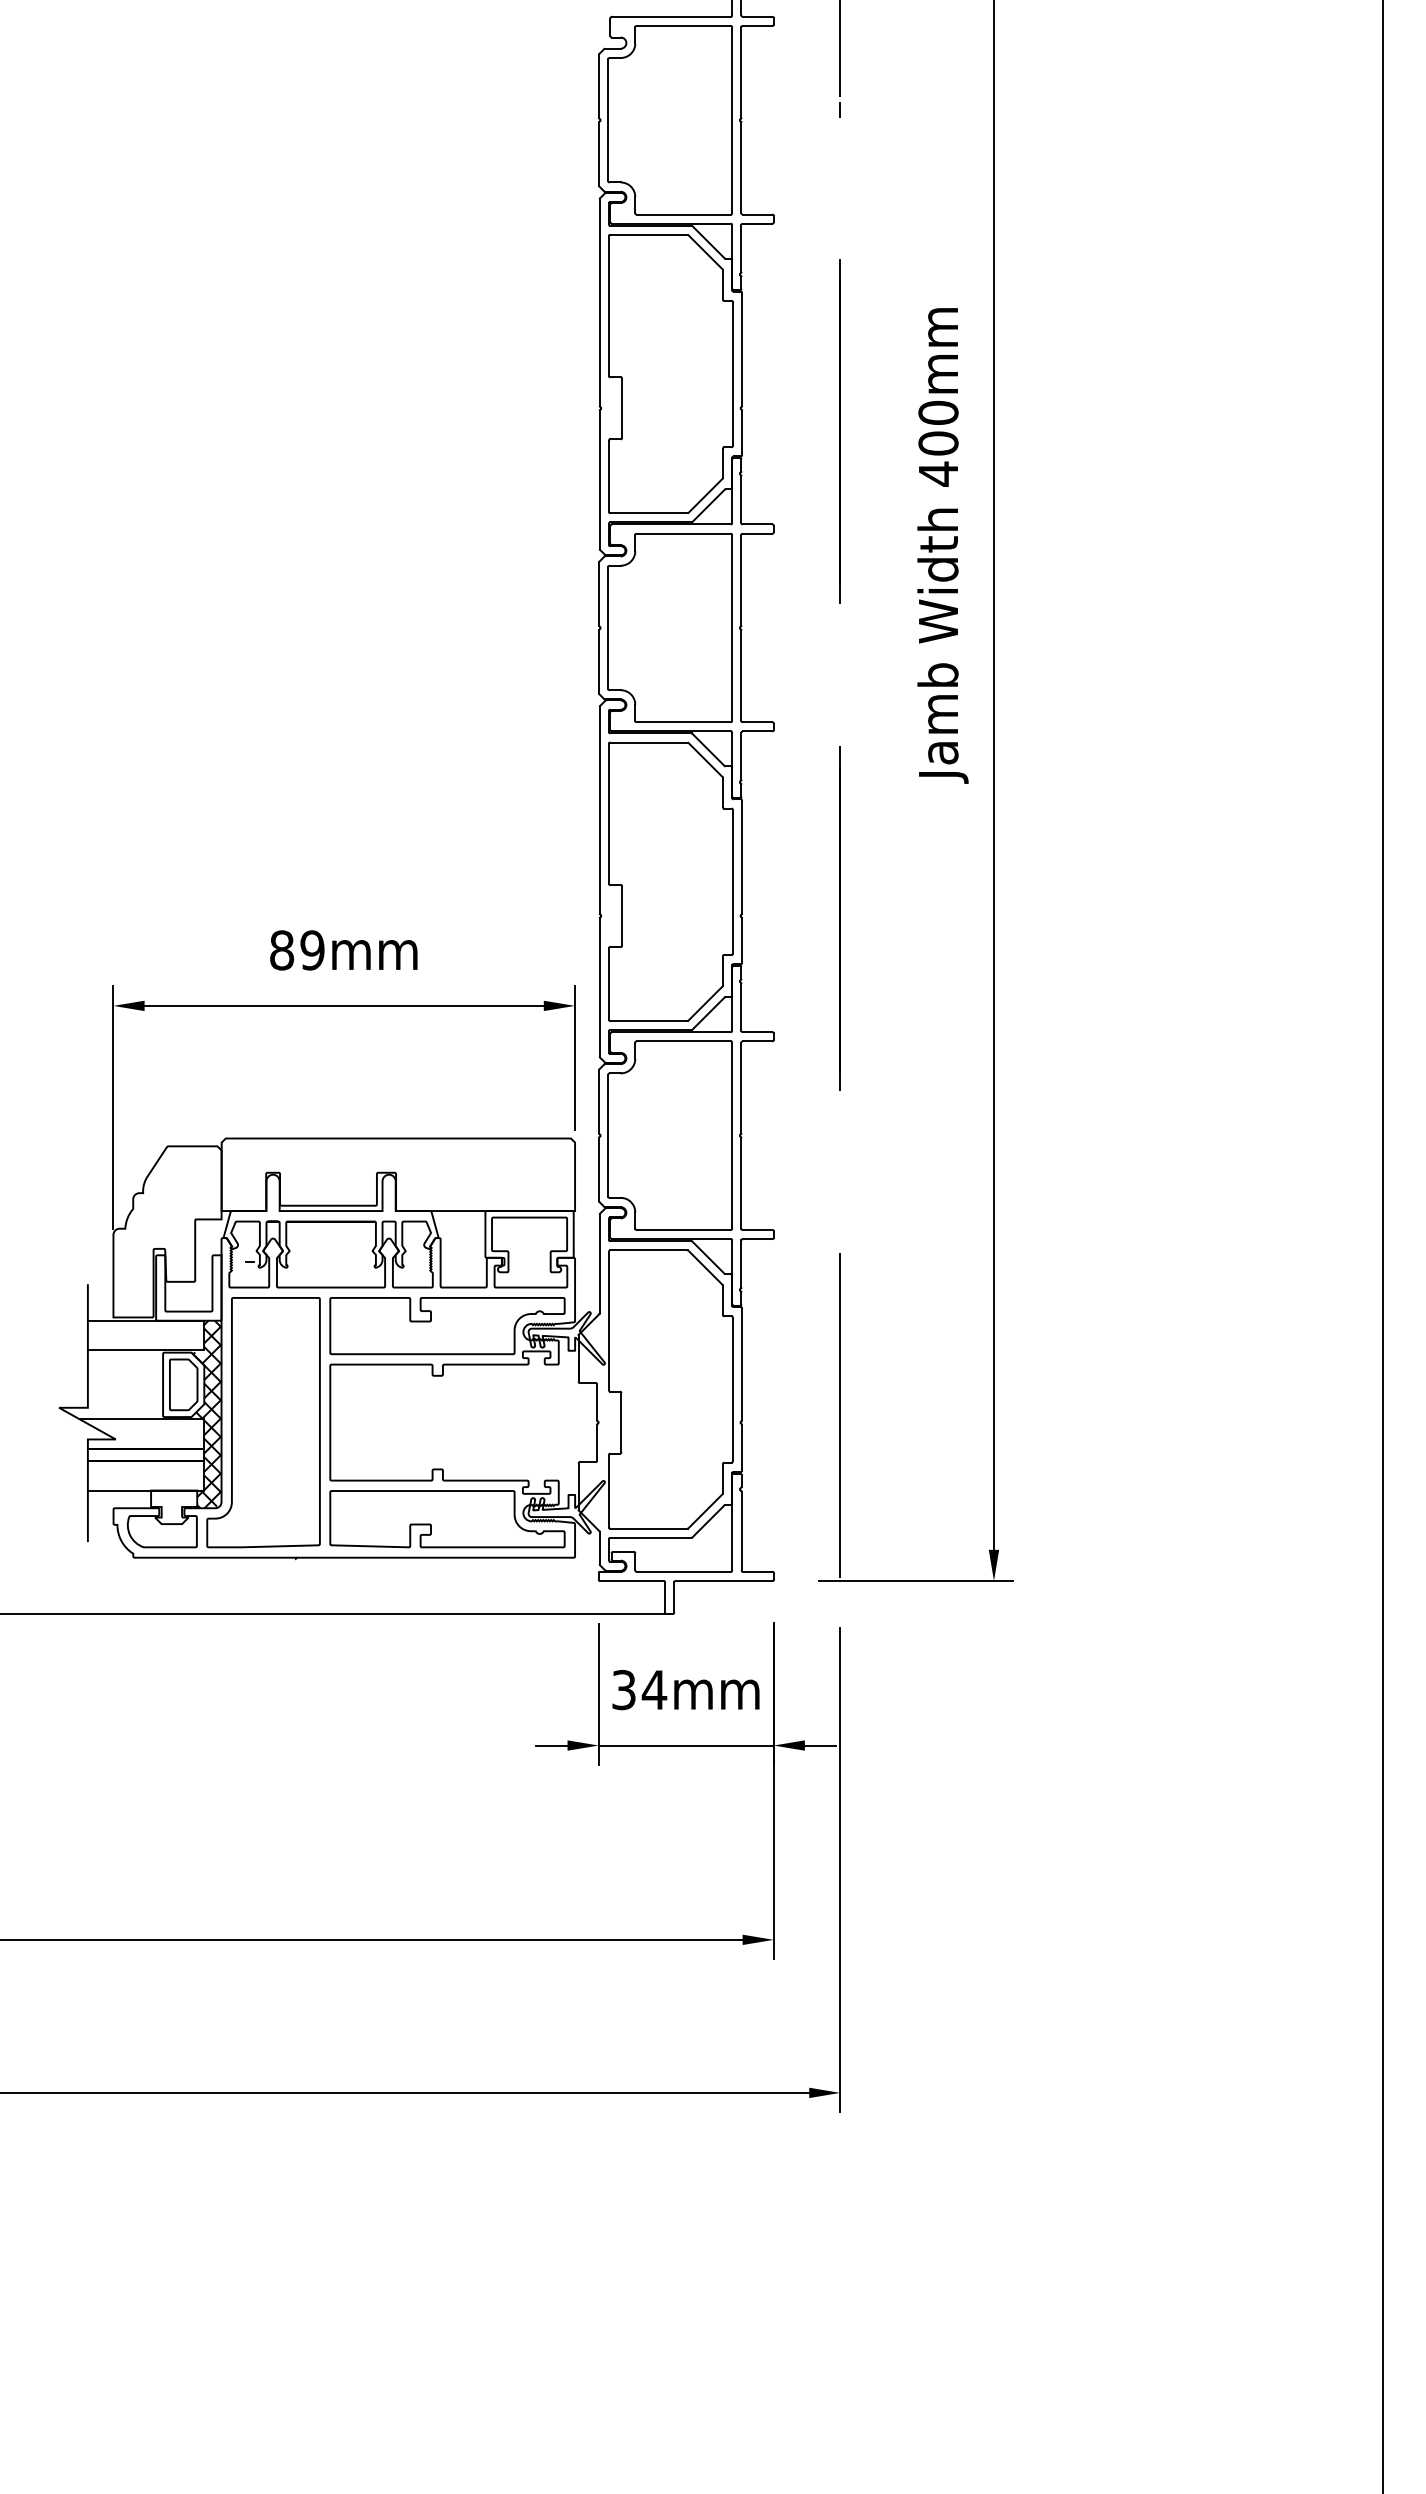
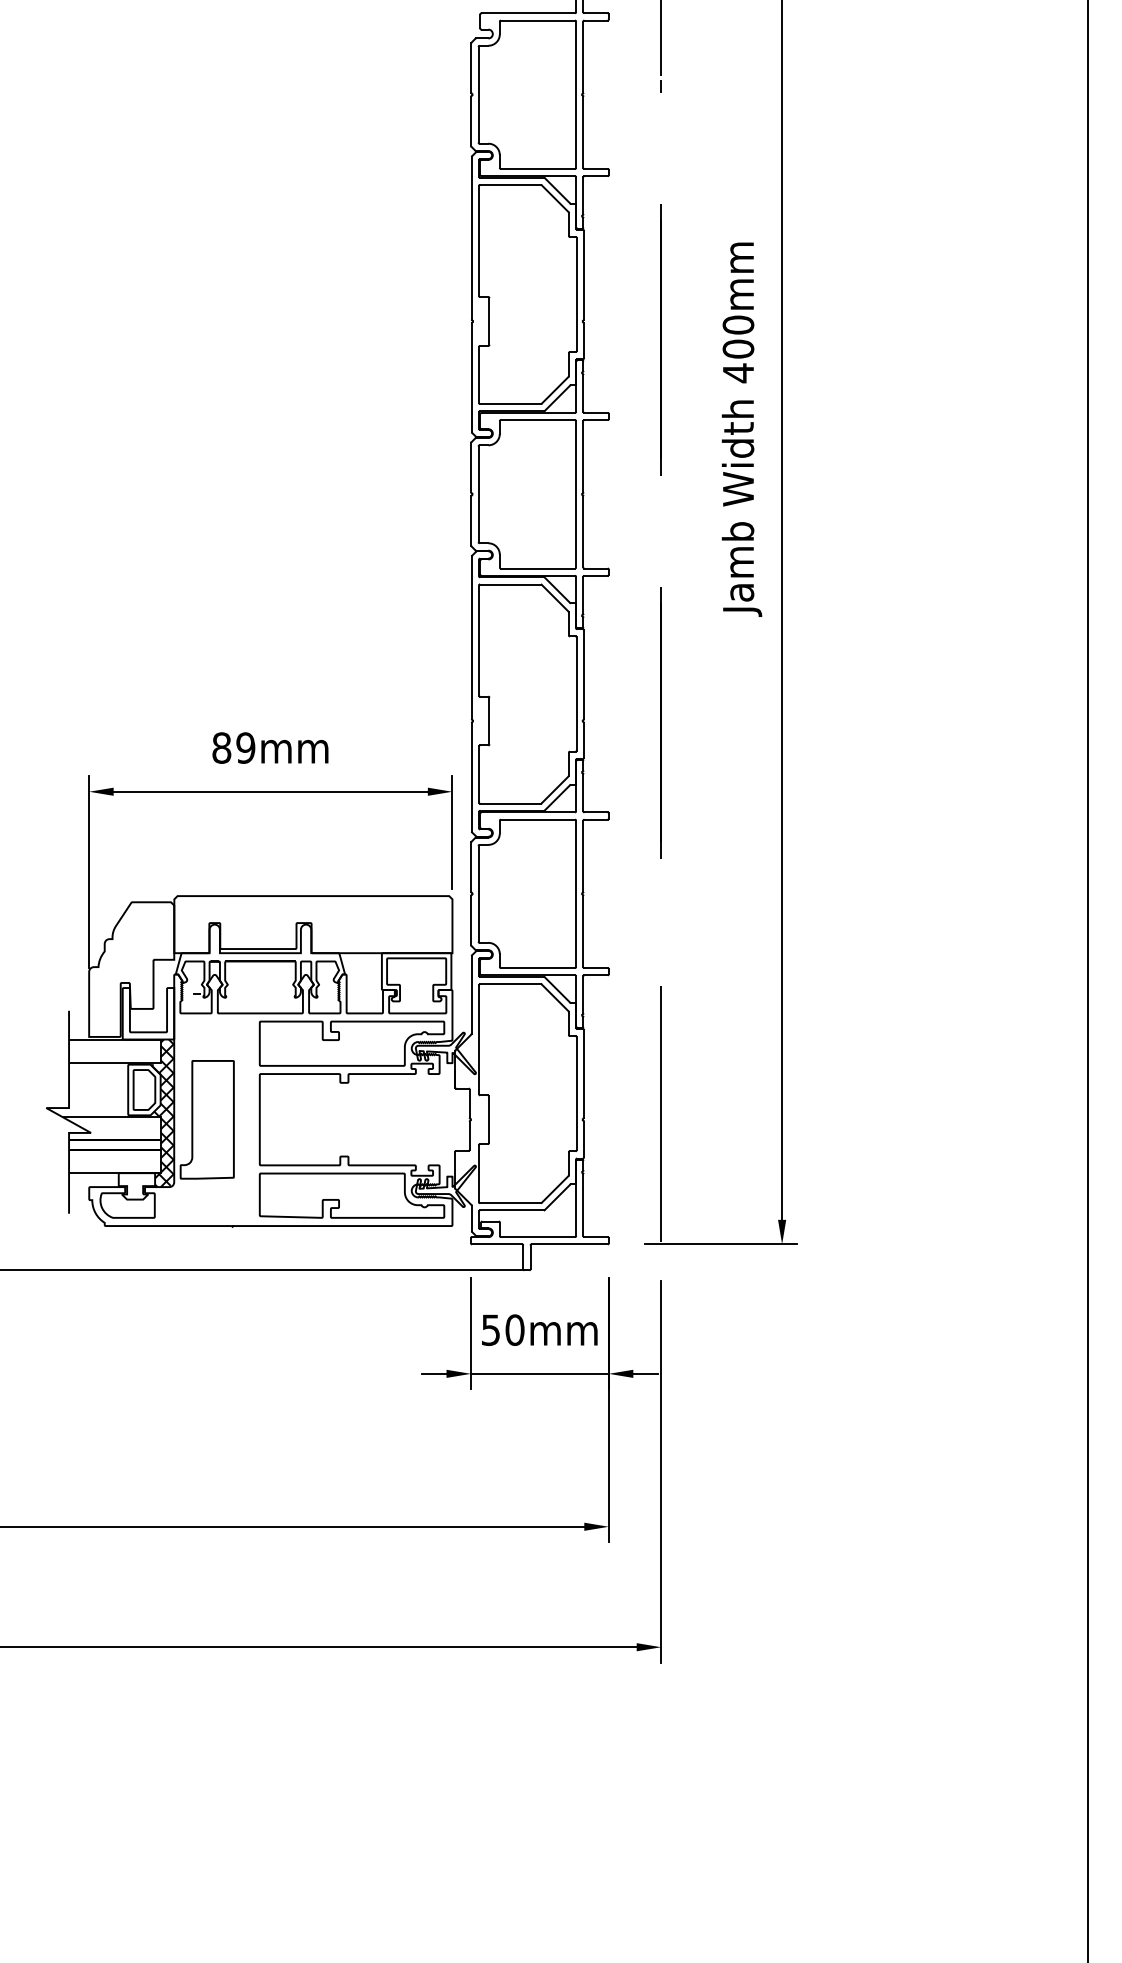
part: (263, 1422) -> (207, 1119), size x0.6
text: (640, 1690) -> (503, 1330), 34mm -> 50mm

